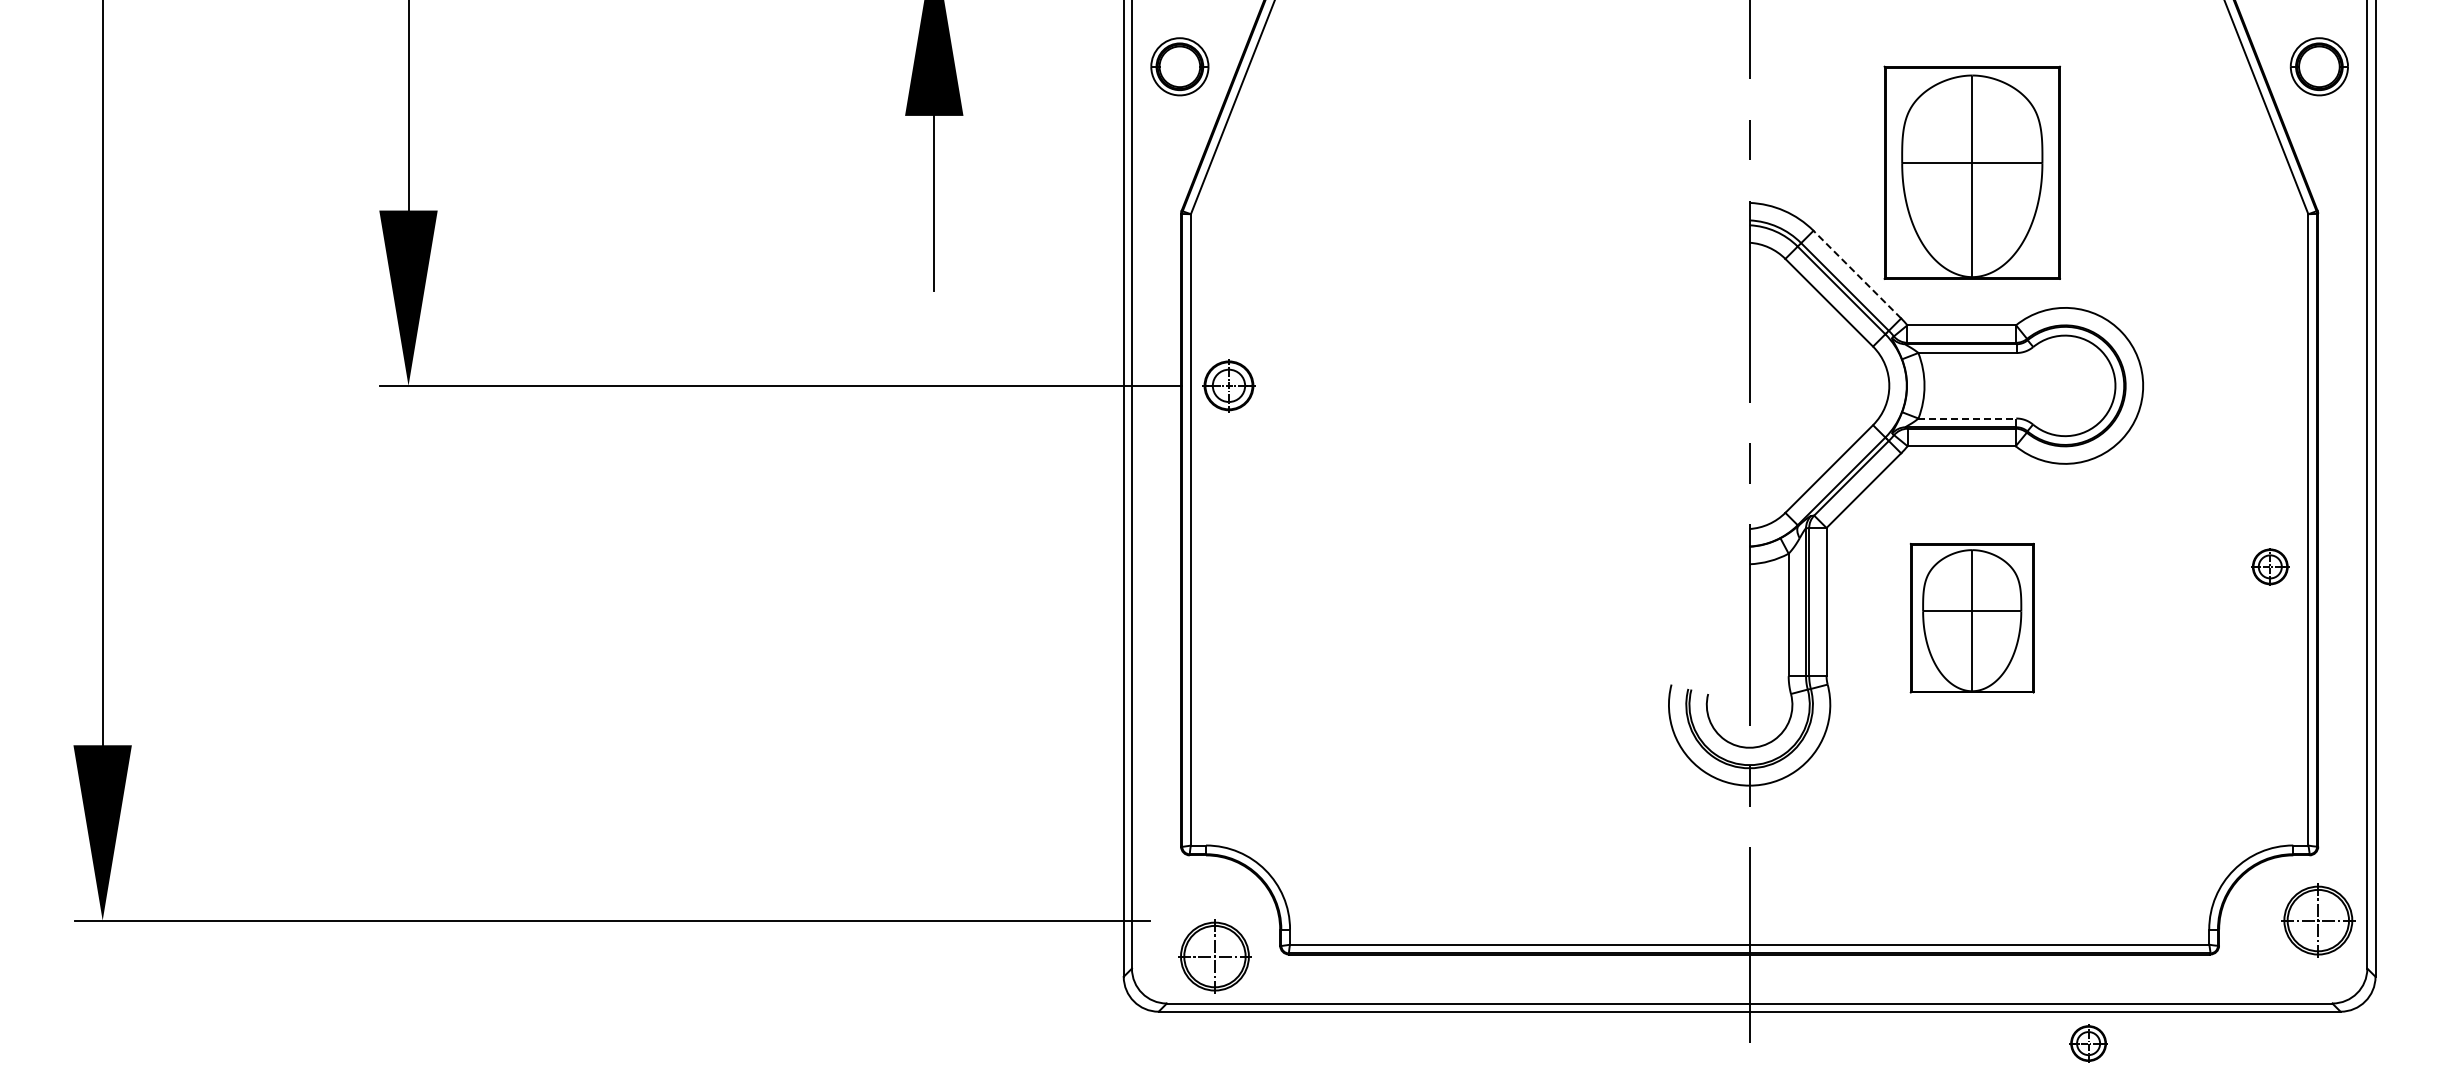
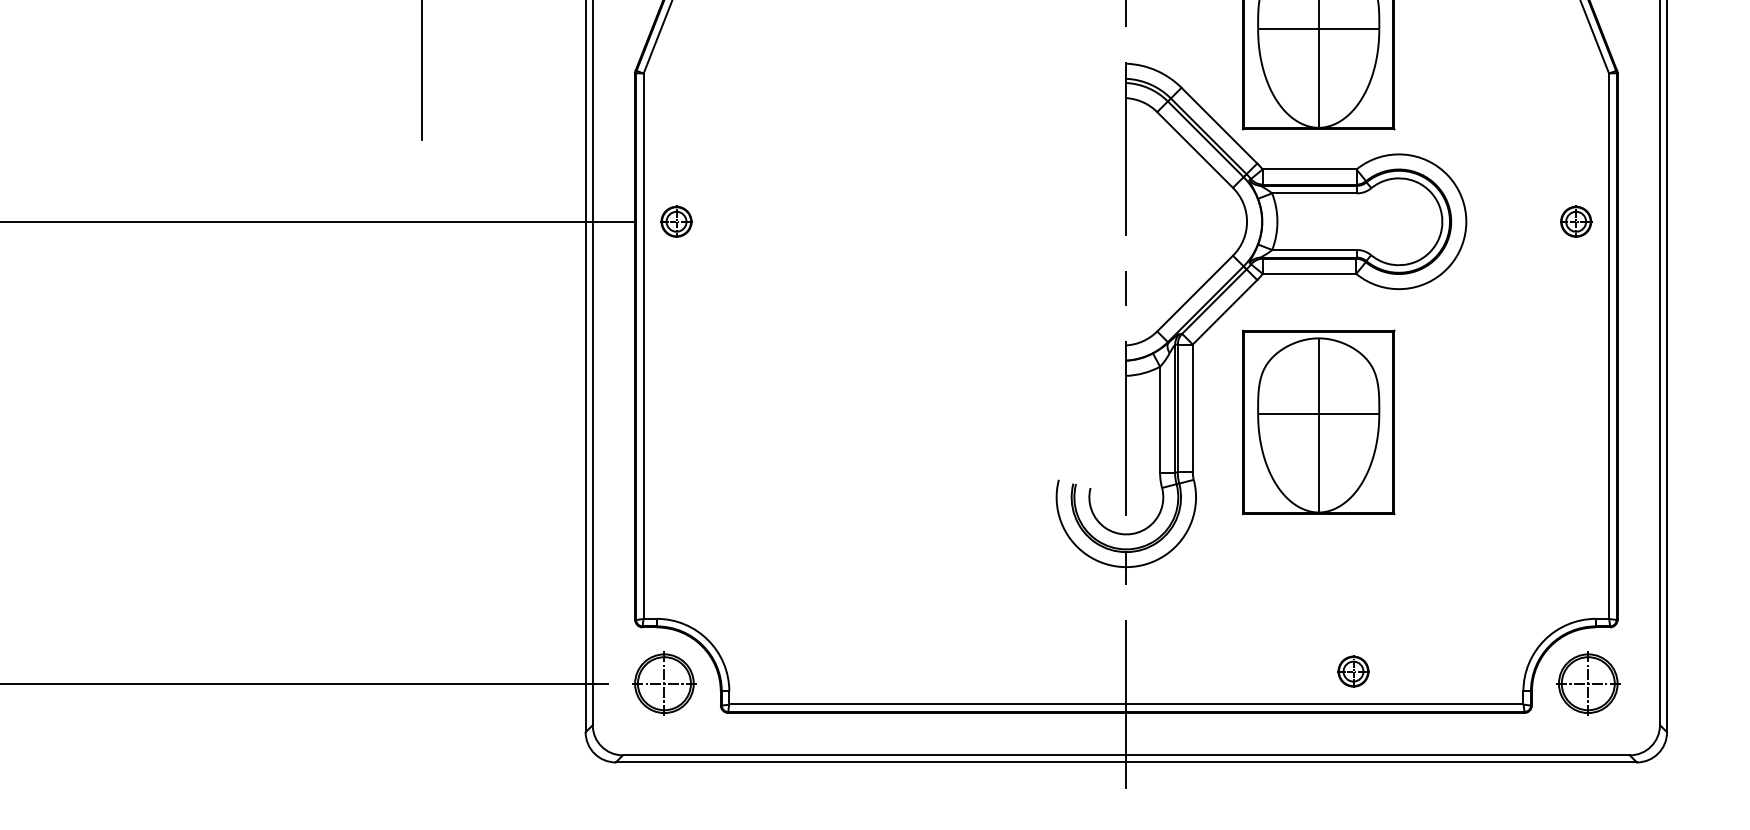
line: (1857, 274) -> (1219, 125), dashed -> solid
part: (1228, 385) -> (676, 221), size x0.71
line: (1967, 418) -> (1314, 249), dashed -> solid
part: (2270, 566) -> (1576, 221), moved
part: (1971, 618) -> (1318, 422), size x1.43
part: (2318, 920) -> (1588, 683), moved
part: (1214, 956) -> (664, 683), moved
part: (2088, 1043) -> (1353, 671), moved

